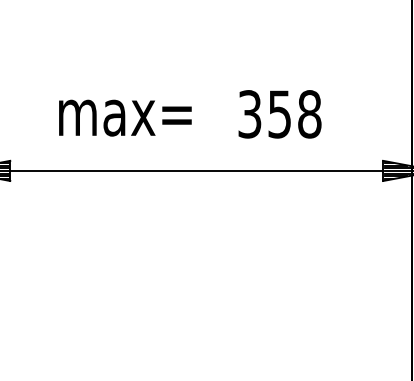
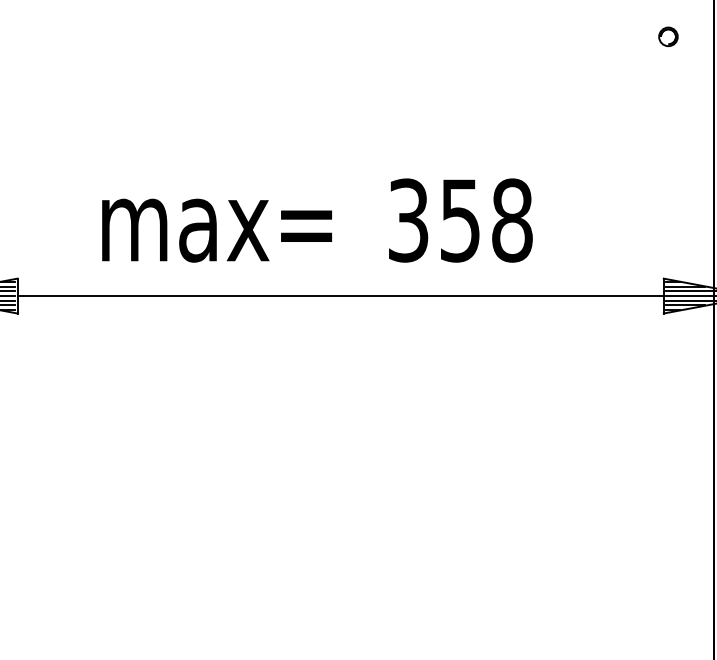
part: (385, 21) -> (667, 37), added
text: (279, 114) -> (459, 220), moved
text: (125, 117) -> (217, 229), moved

